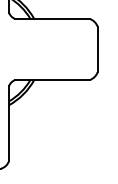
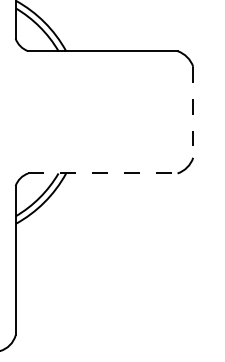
line: (97, 49) -> (192, 112), solid -> dashed
line: (53, 80) -> (104, 174), solid -> dashed

